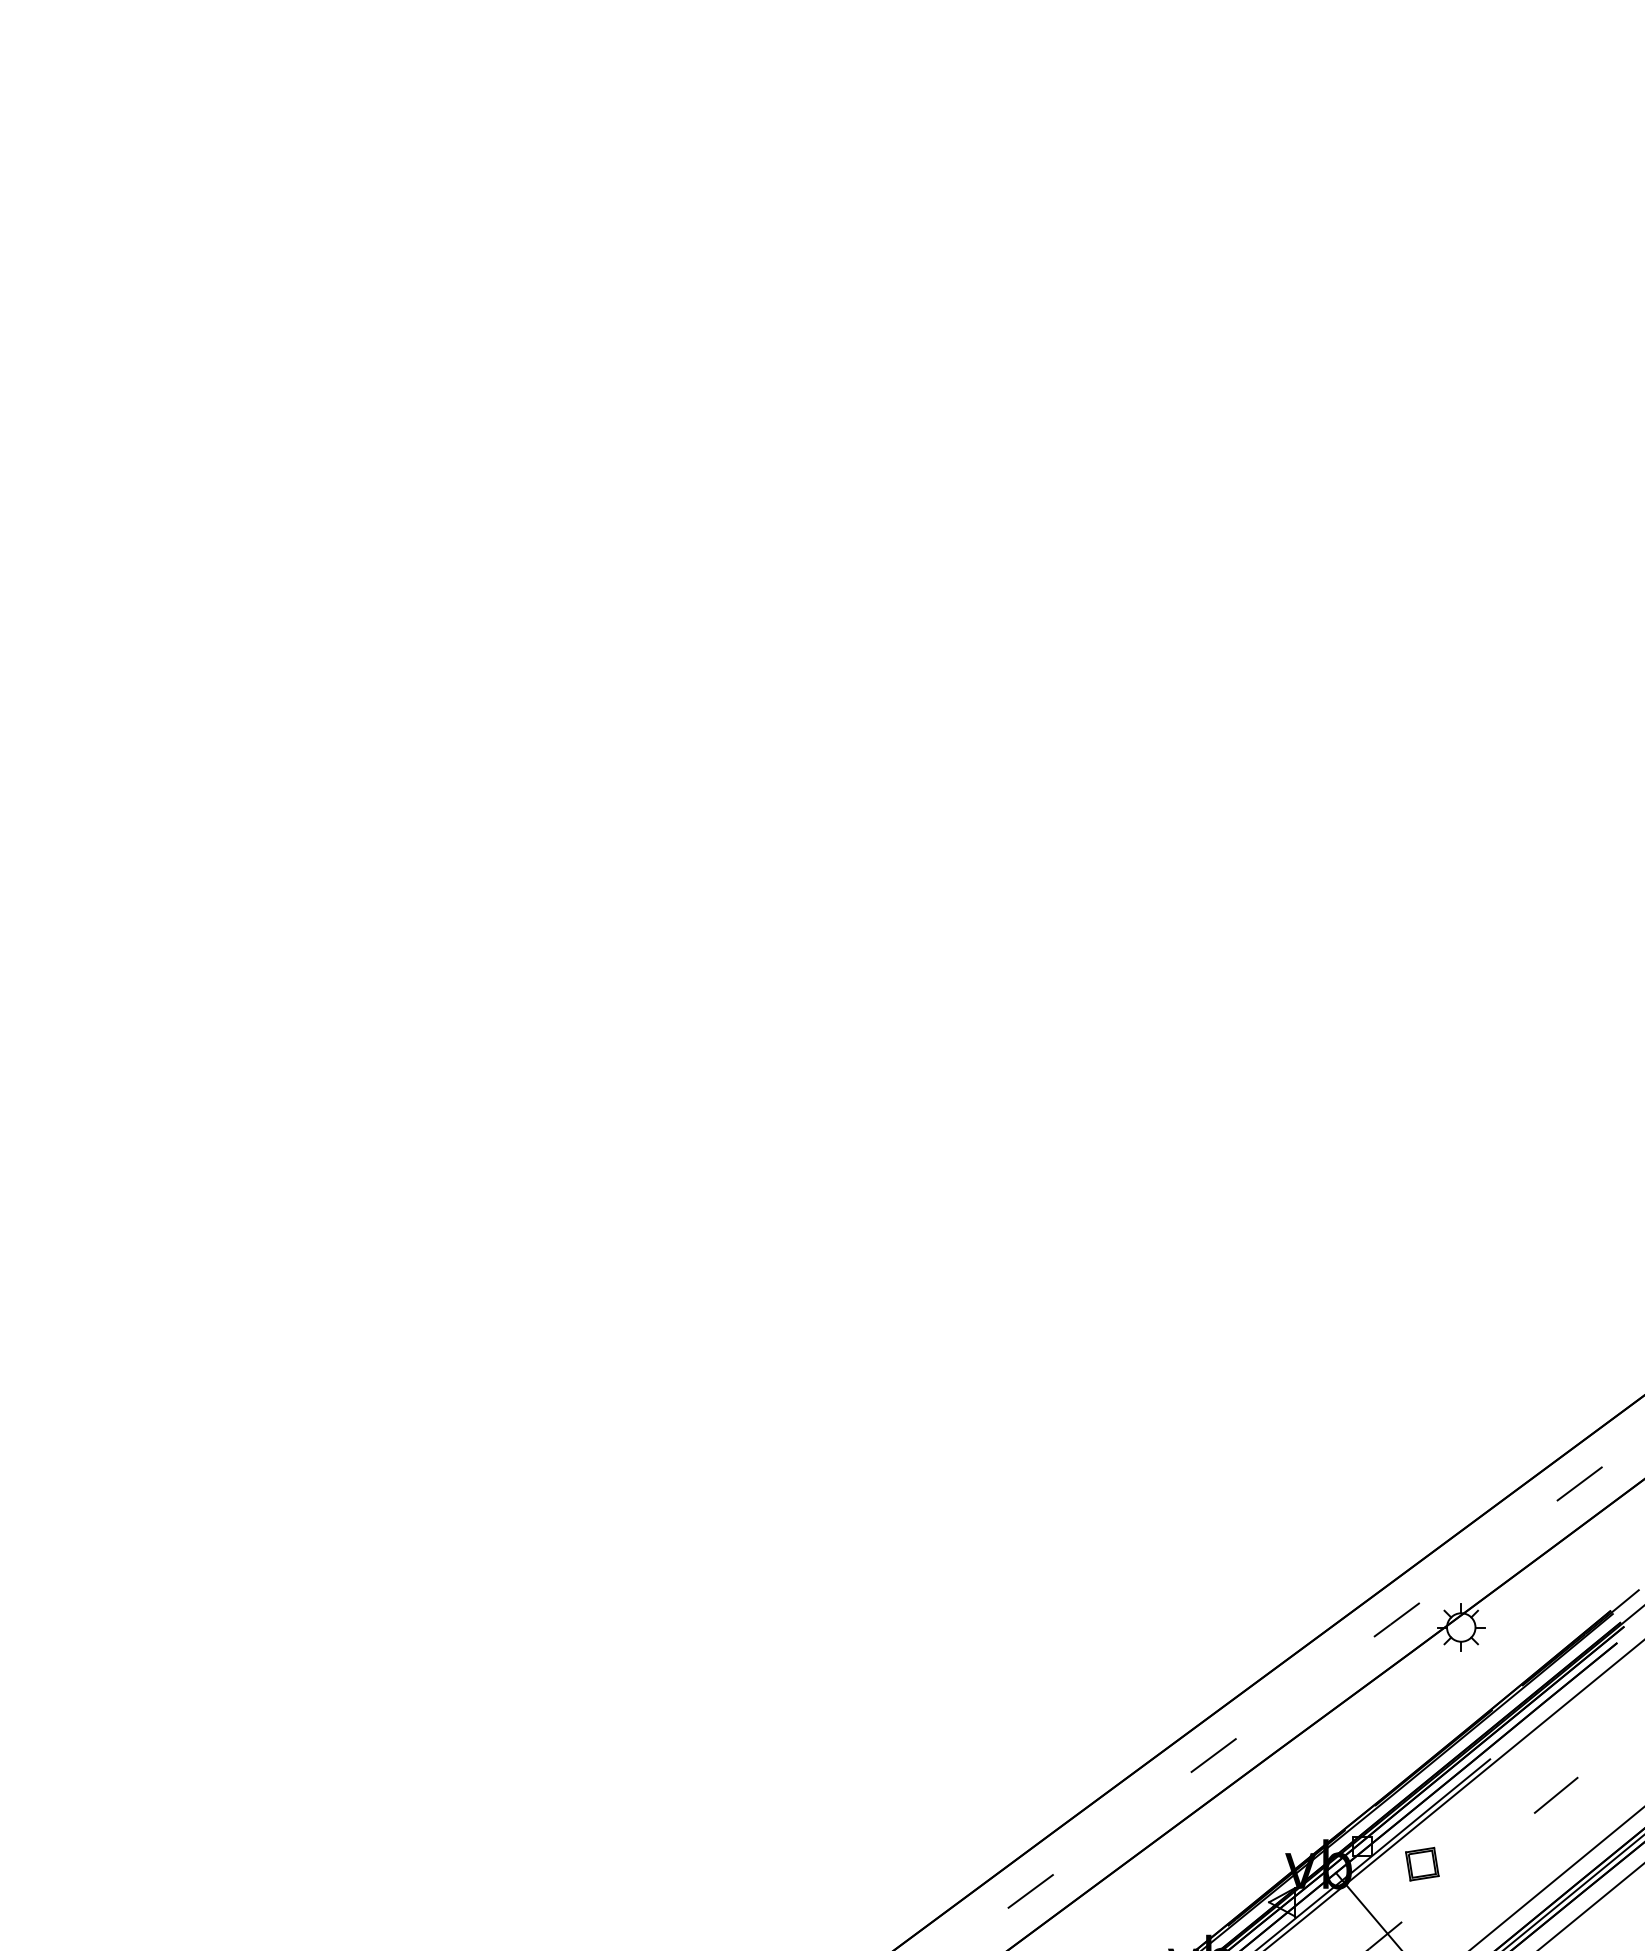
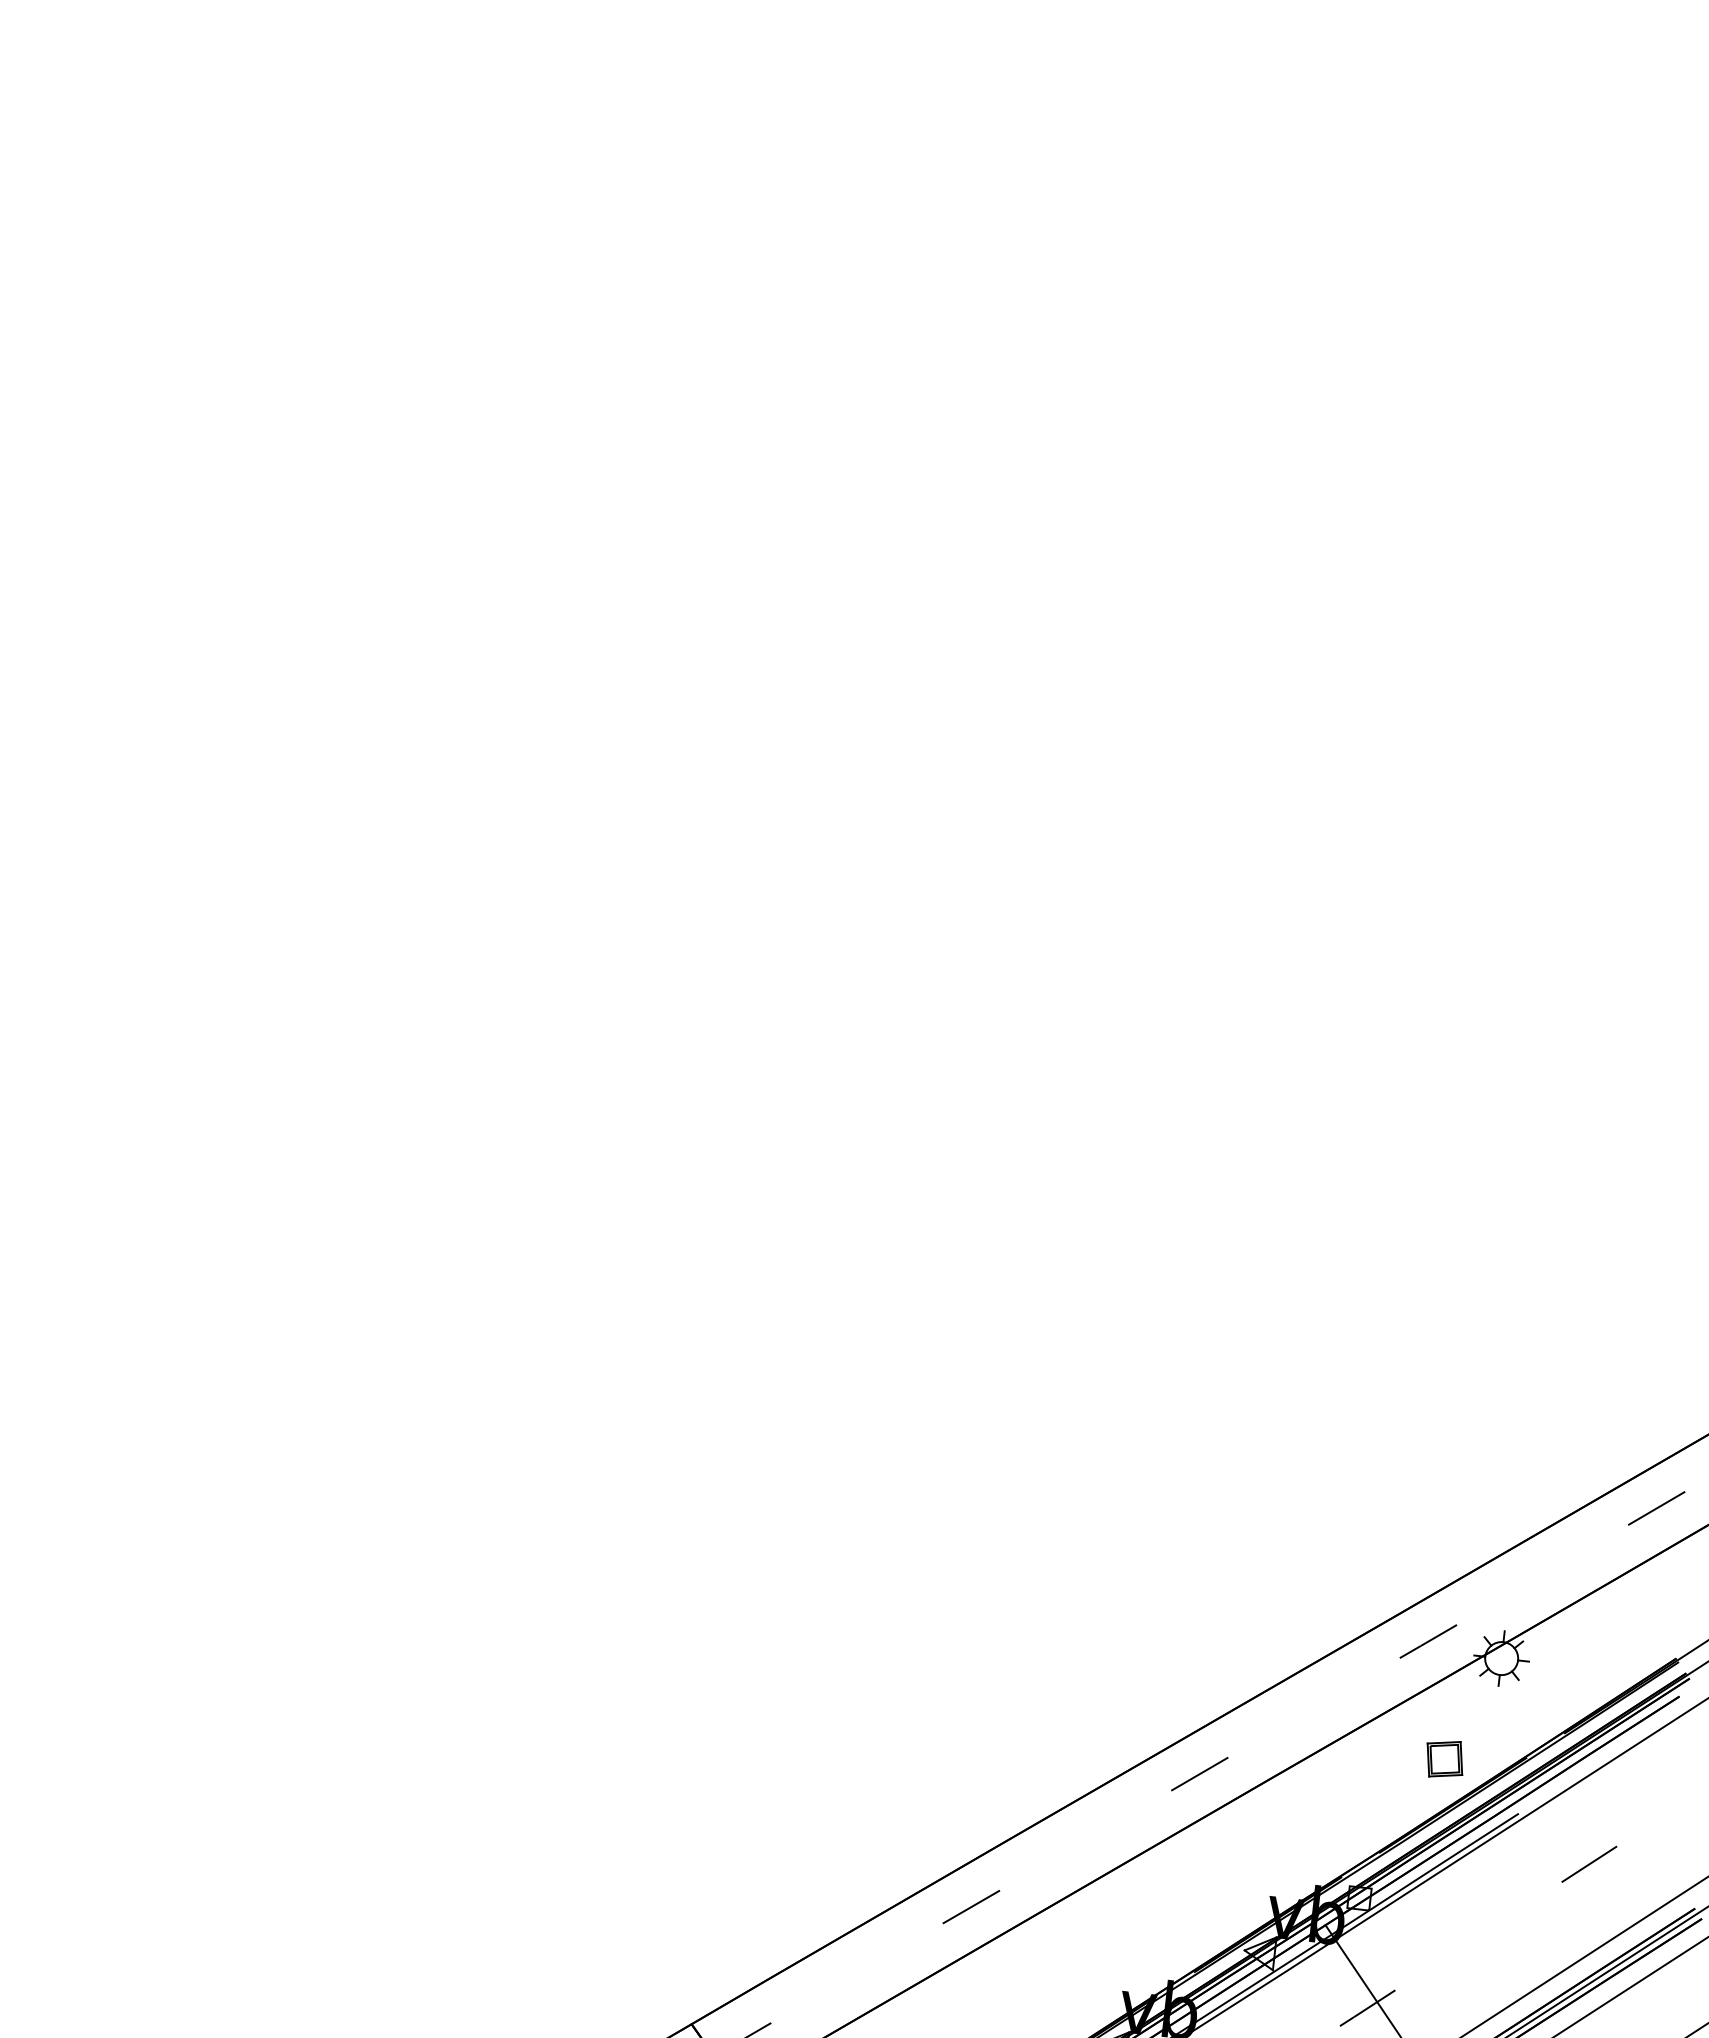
part: (1422, 1863) -> (1445, 1758), moved

